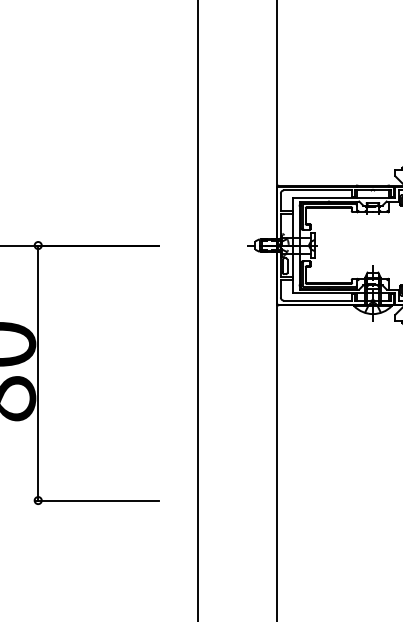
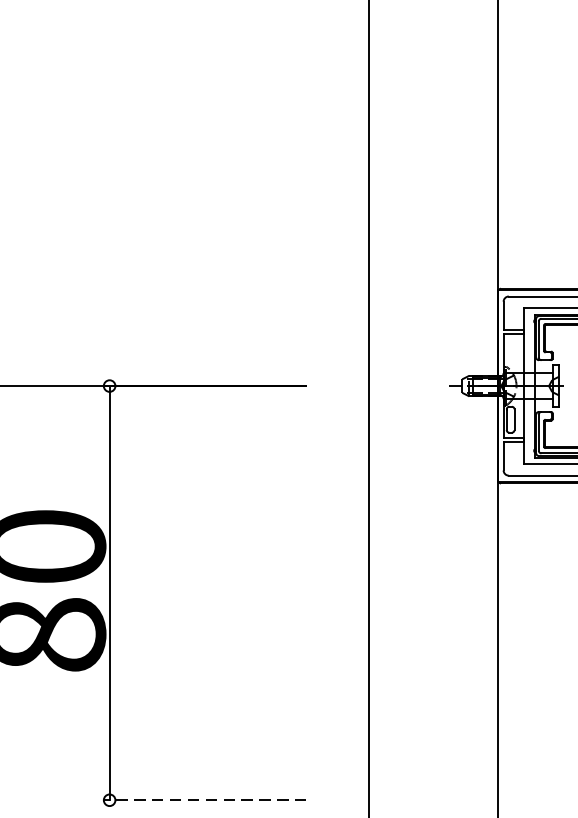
line: (96, 500) -> (204, 800), solid -> dashed

